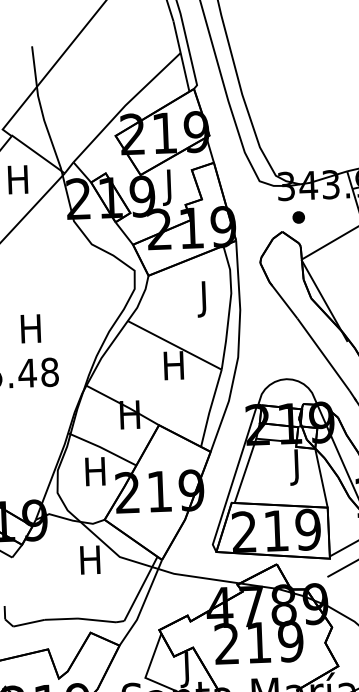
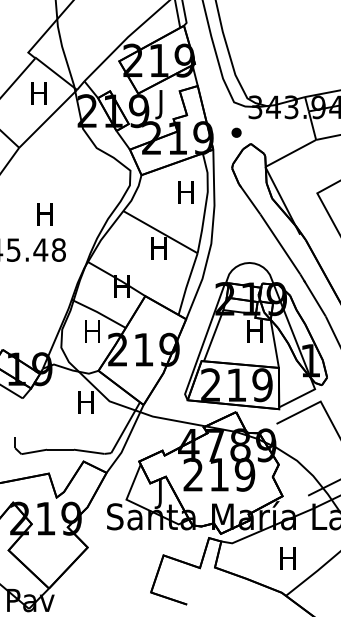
part: (298, 217) -> (236, 132), moved
text: (203, 298) -> (185, 195), J -> H
text: (295, 467) -> (254, 334), J -> H

